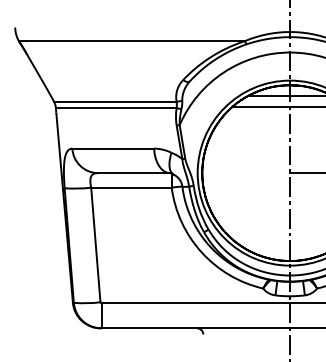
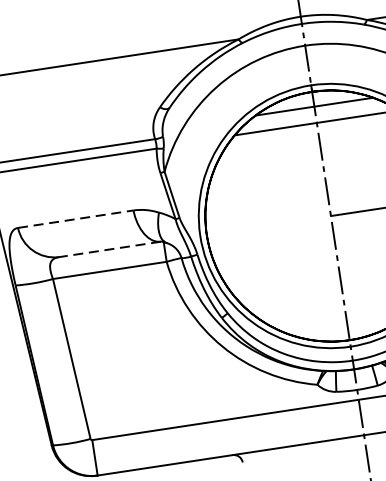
line: (113, 148) -> (76, 218), solid -> dashed
line: (133, 173) -> (109, 250), solid -> dashed

